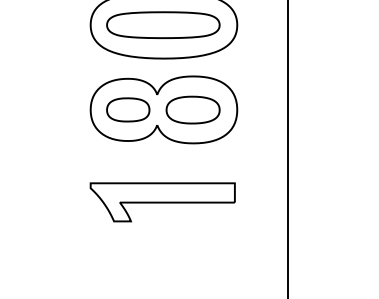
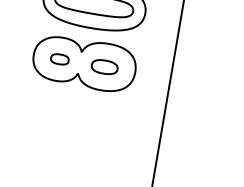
part: (128, 109) -> (60, 59), size x0.6
part: (192, 109) -> (104, 66), size x0.7
part: (162, 202) -> (72, 127), removed

